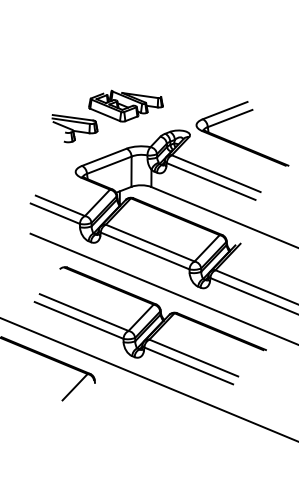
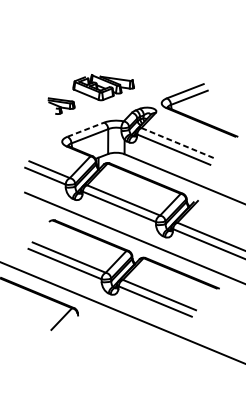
part: (74, 128) -> (61, 105), size x0.7
line: (104, 157) -> (85, 129), solid -> dashed
line: (216, 173) -> (178, 143), solid -> dashed

